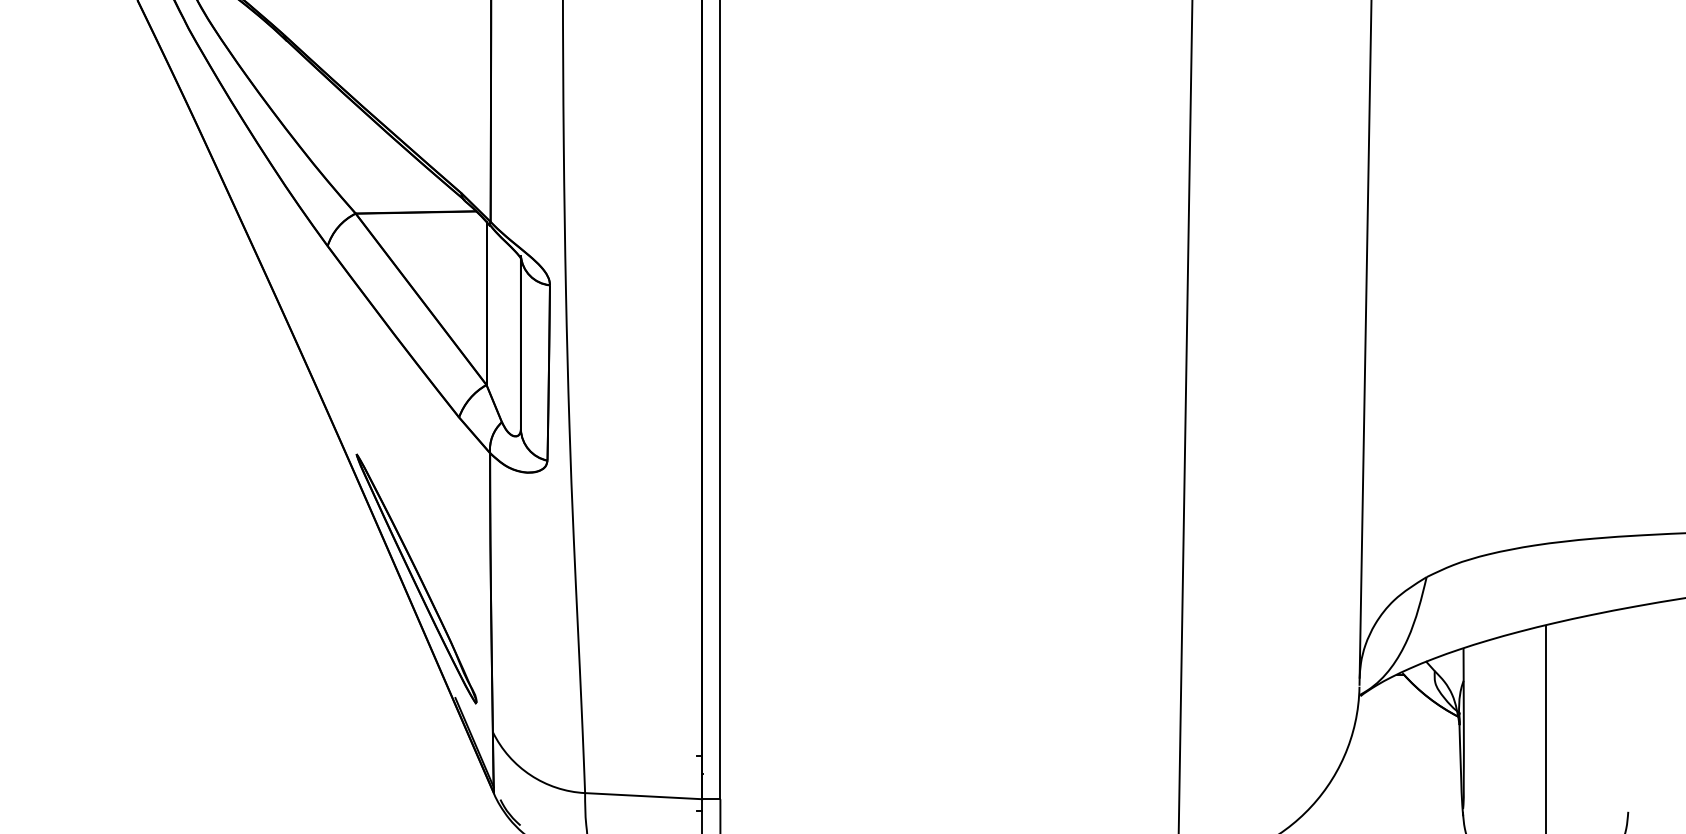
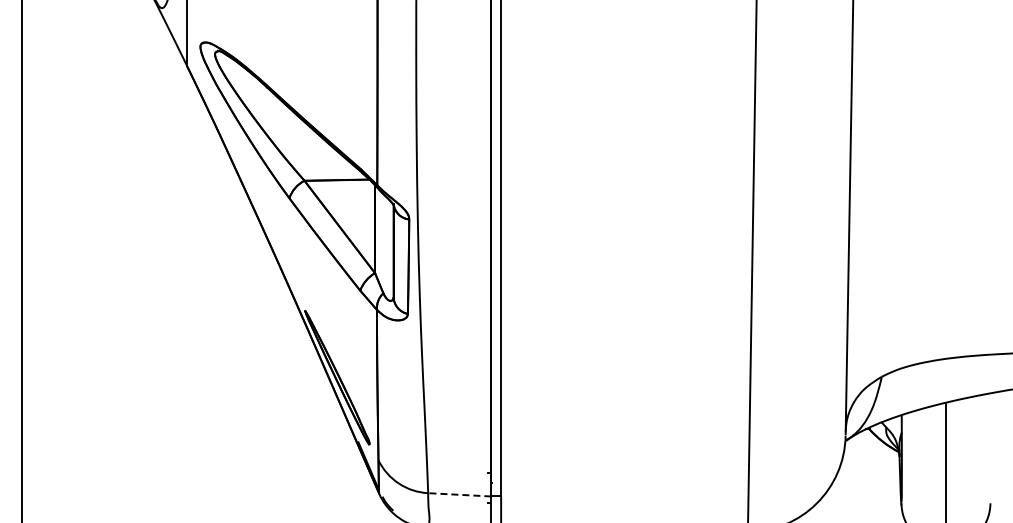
line: (643, 795) -> (459, 494), solid -> dashed

